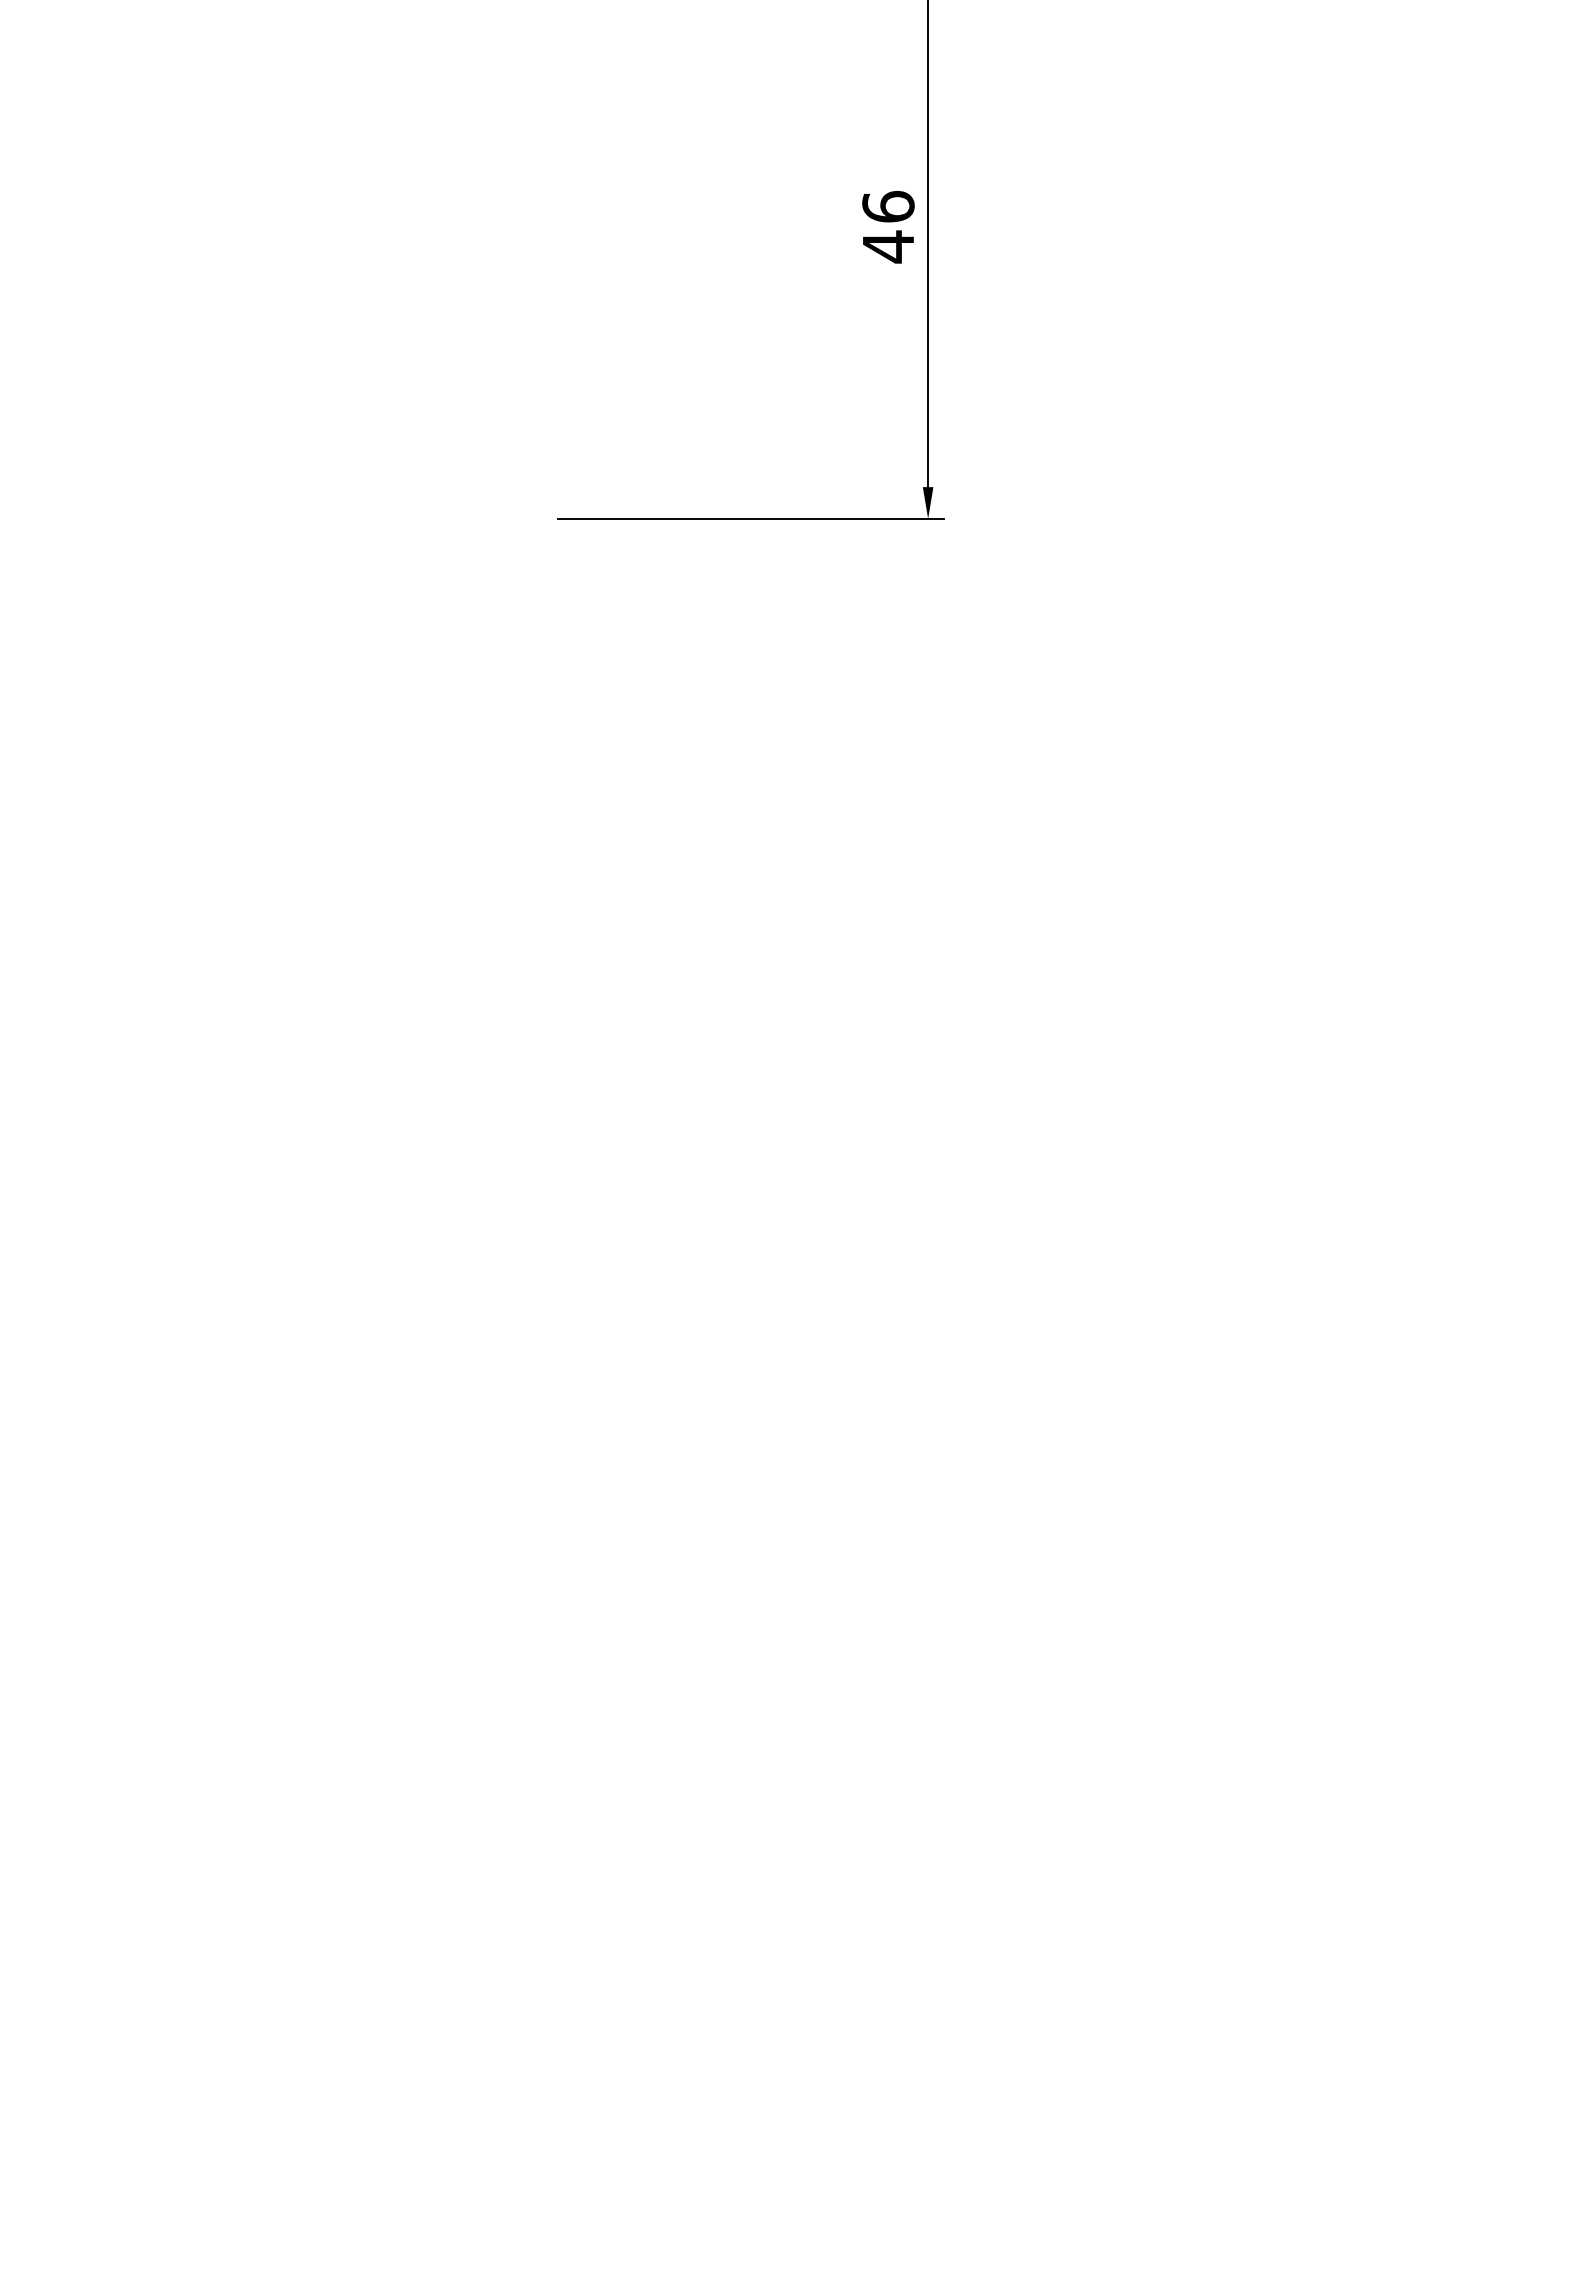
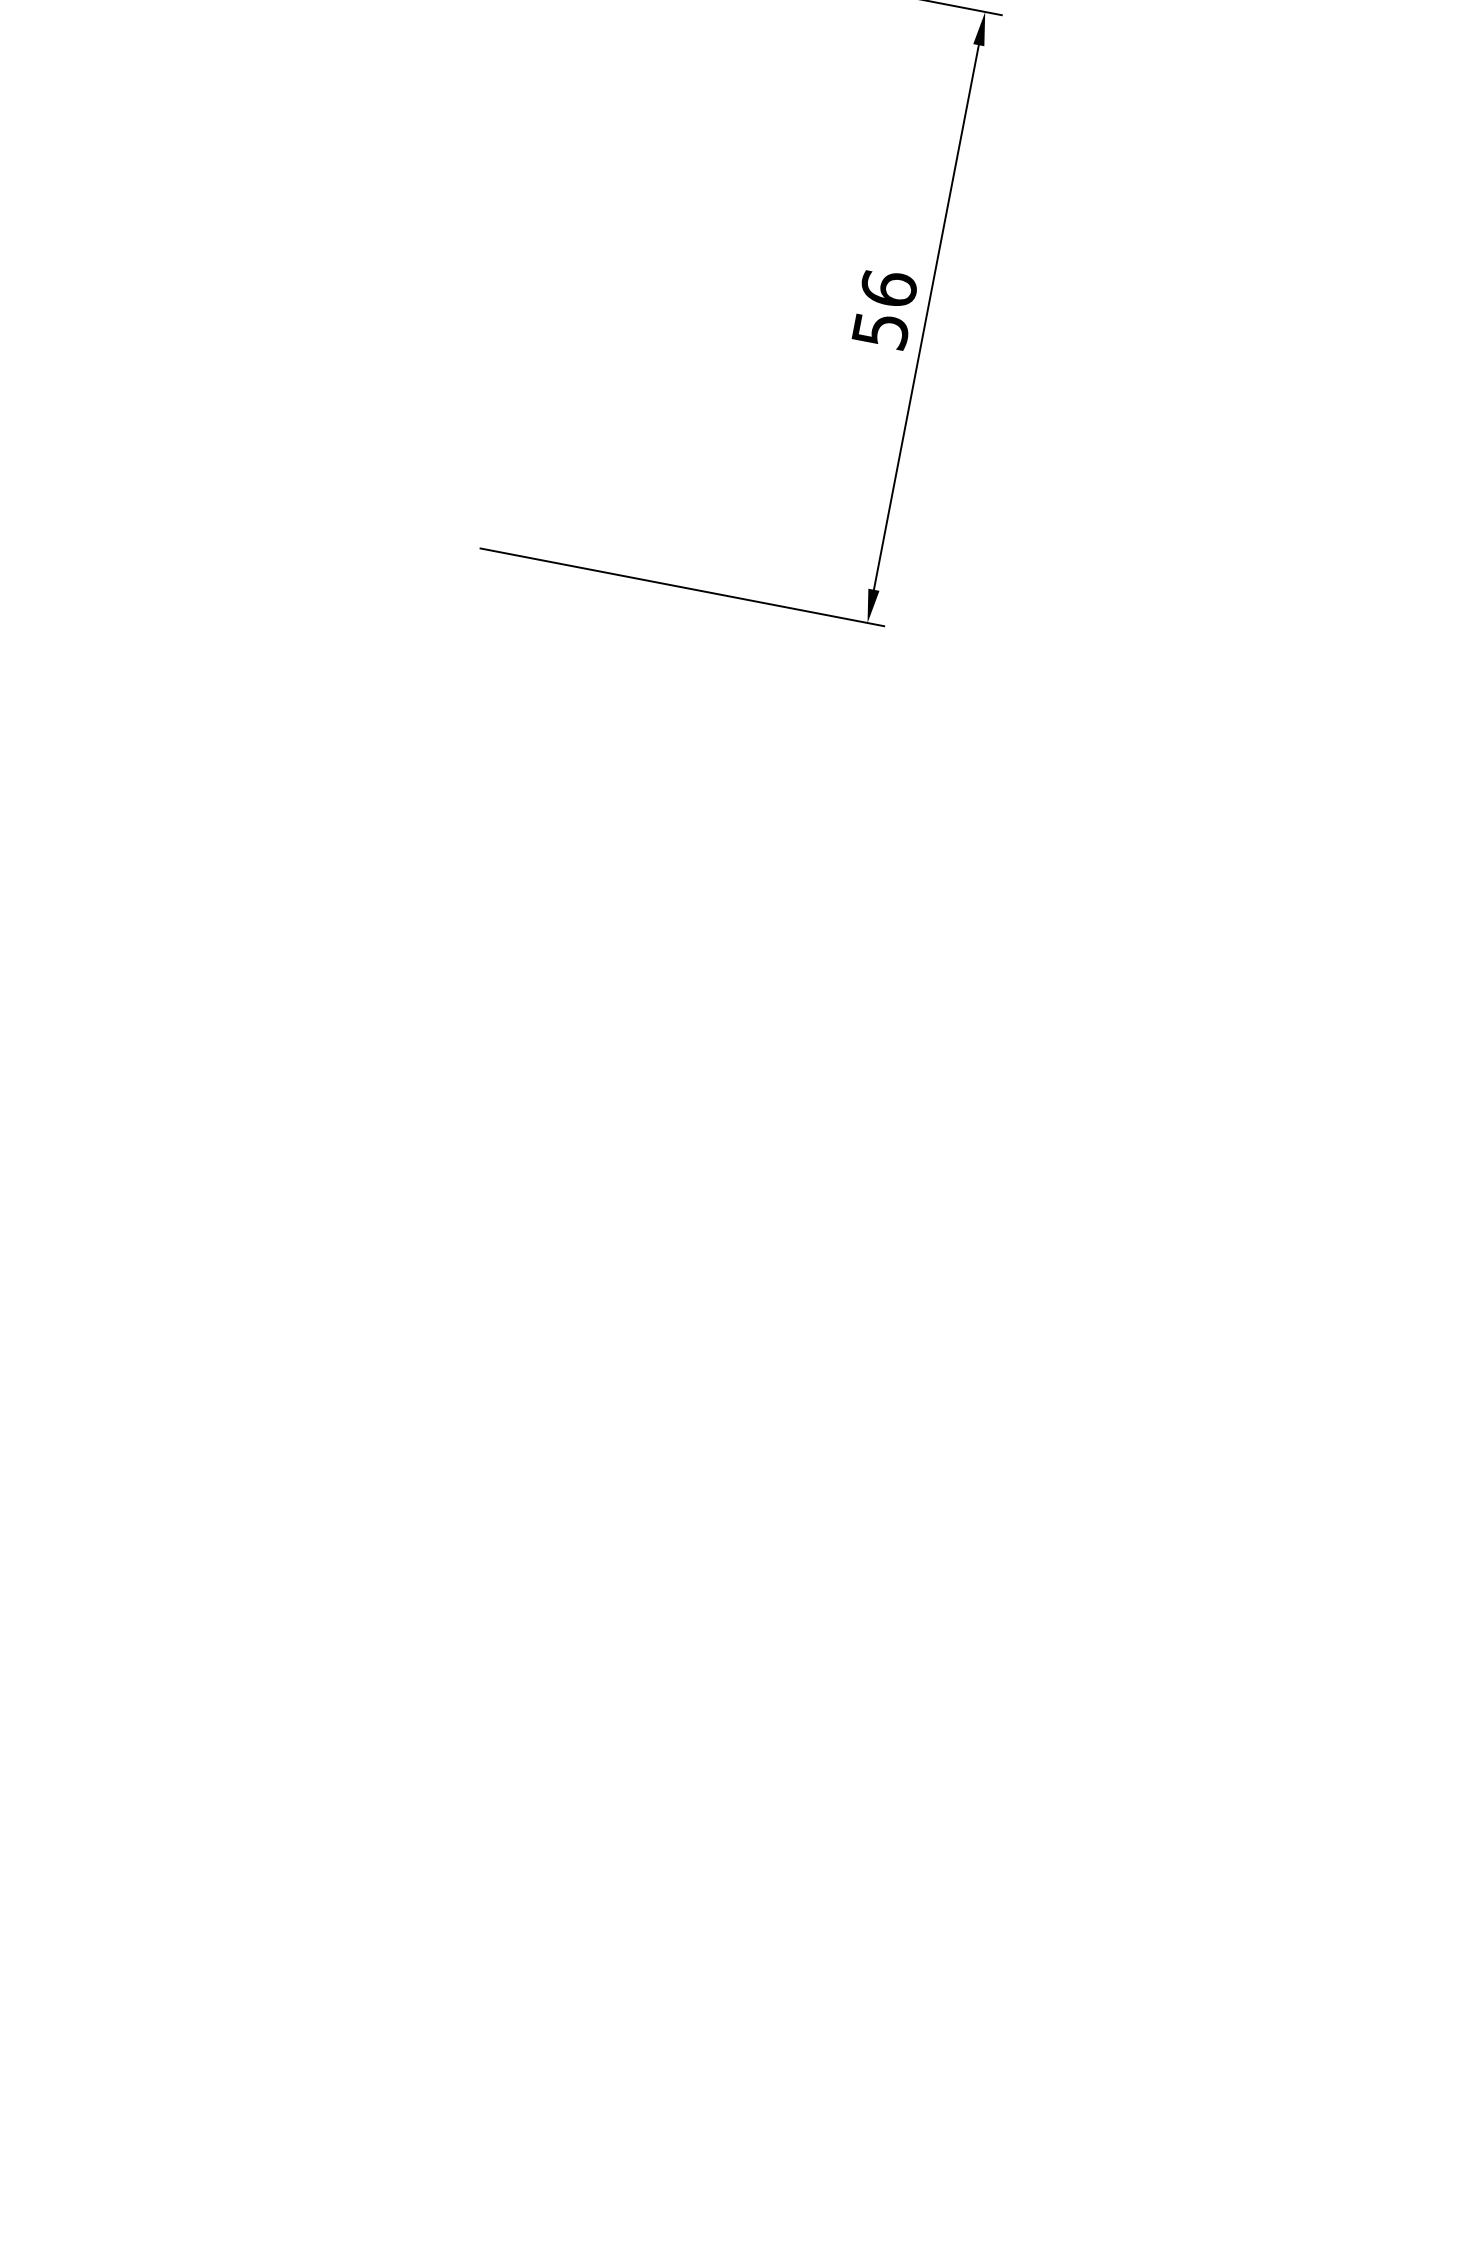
text: (888, 246) -> (880, 330), 46 -> 56

